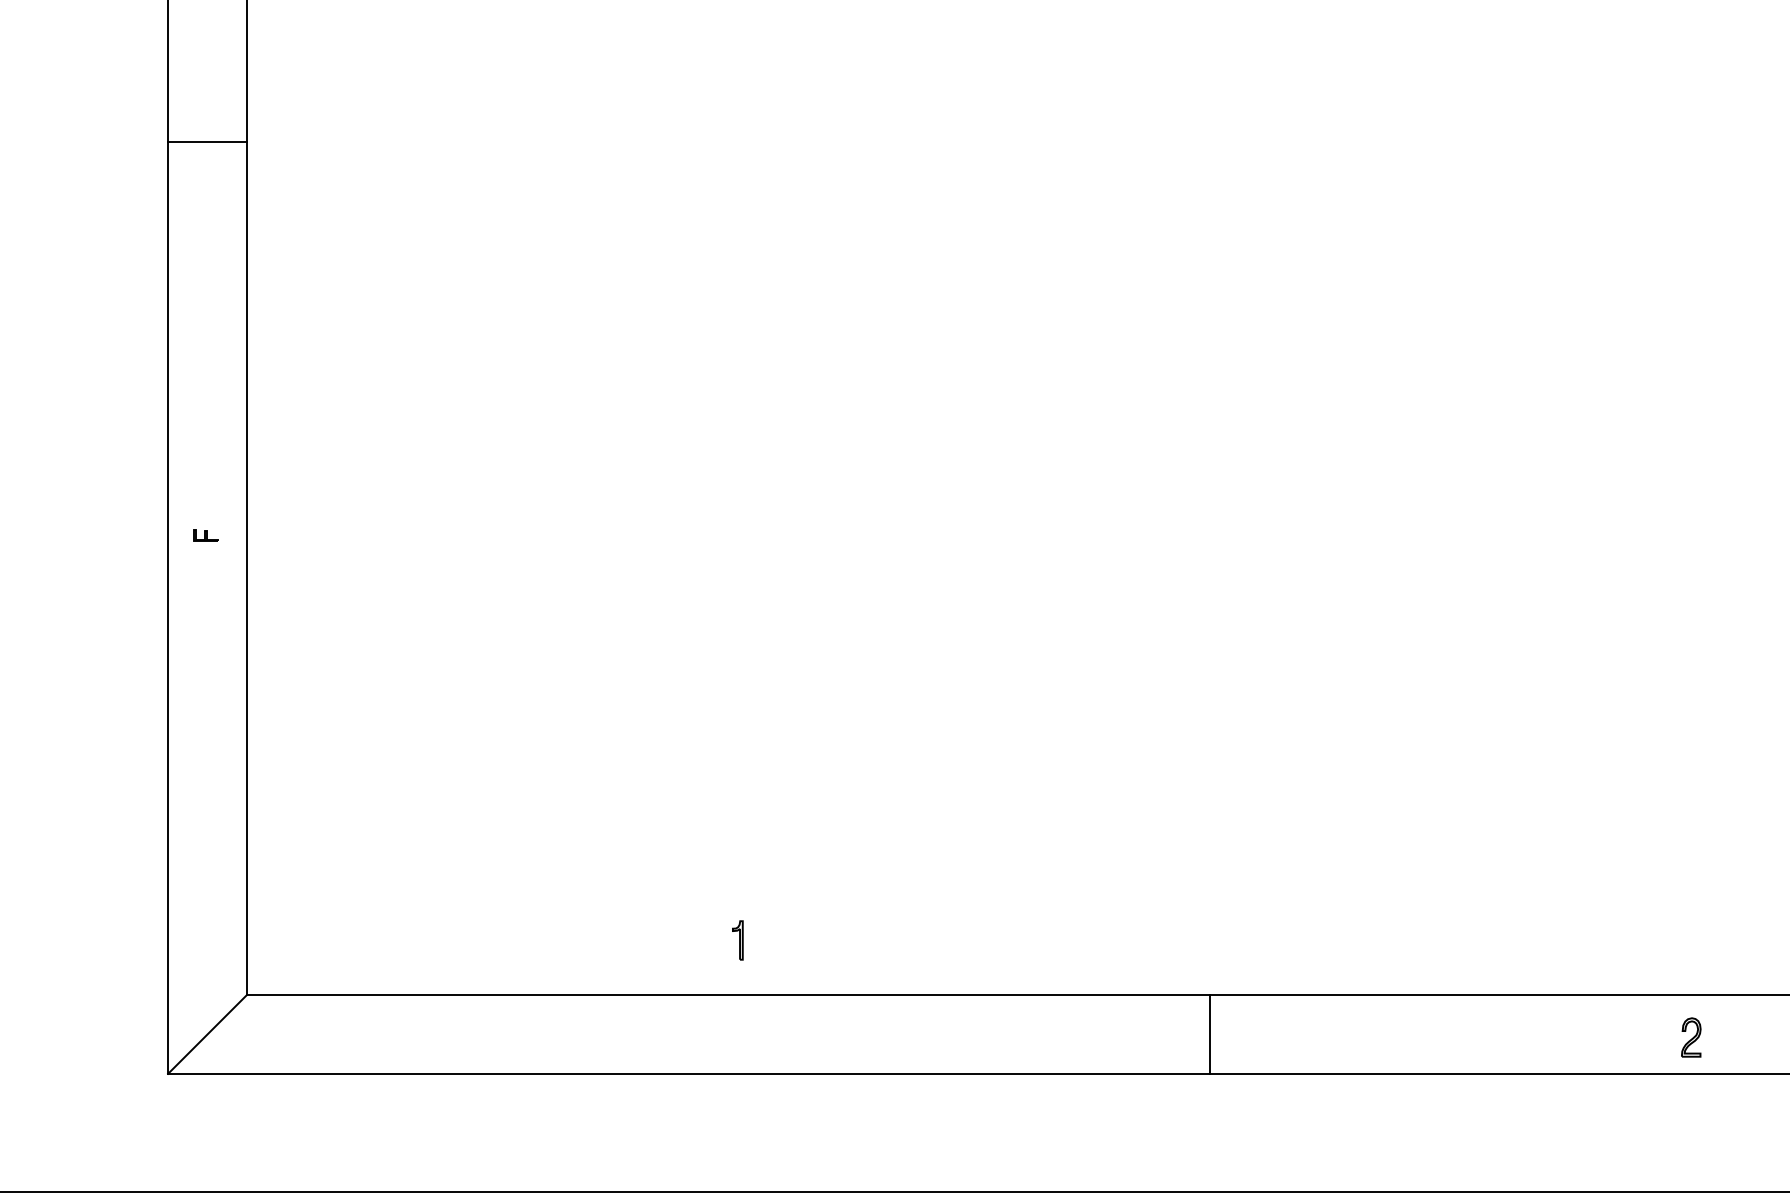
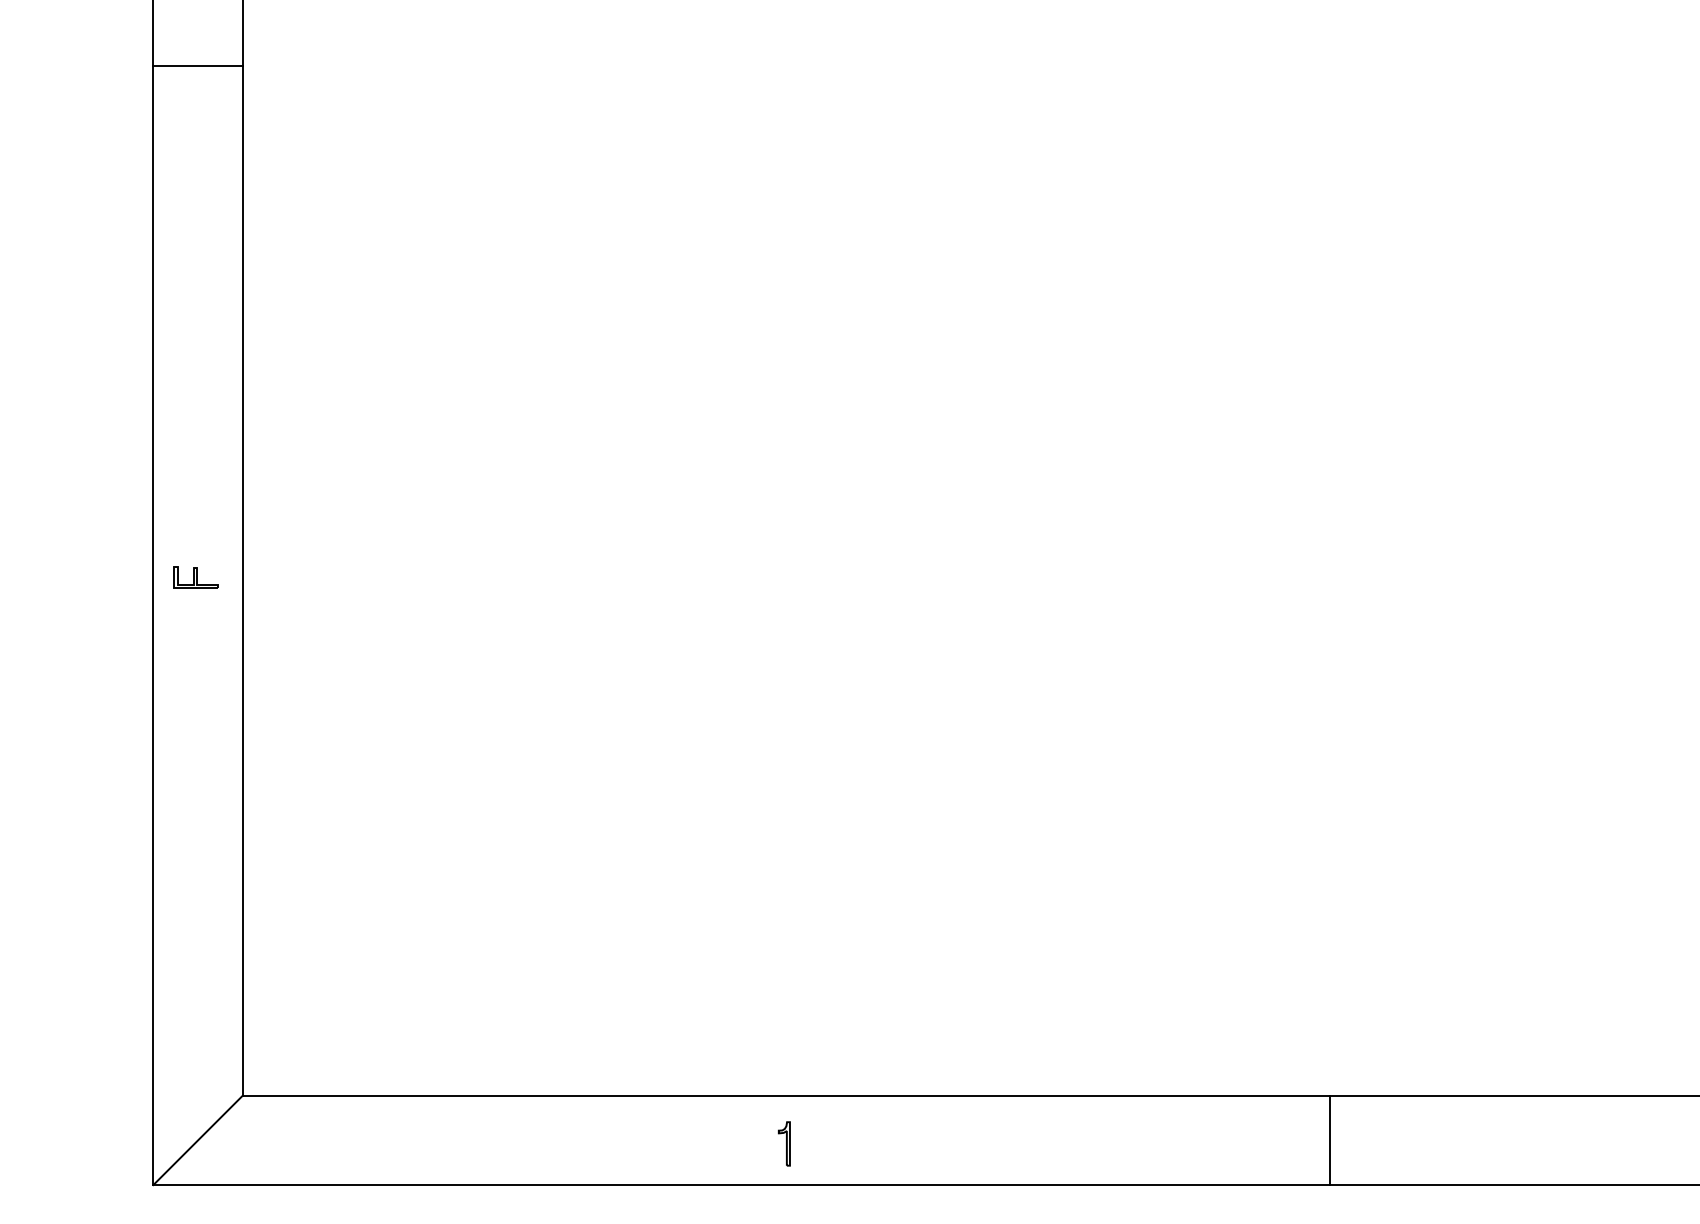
line: (207, 142) -> (197, 66), moved
part: (205, 535) -> (195, 577), size x1.67
part: (737, 940) -> (784, 1143), moved

